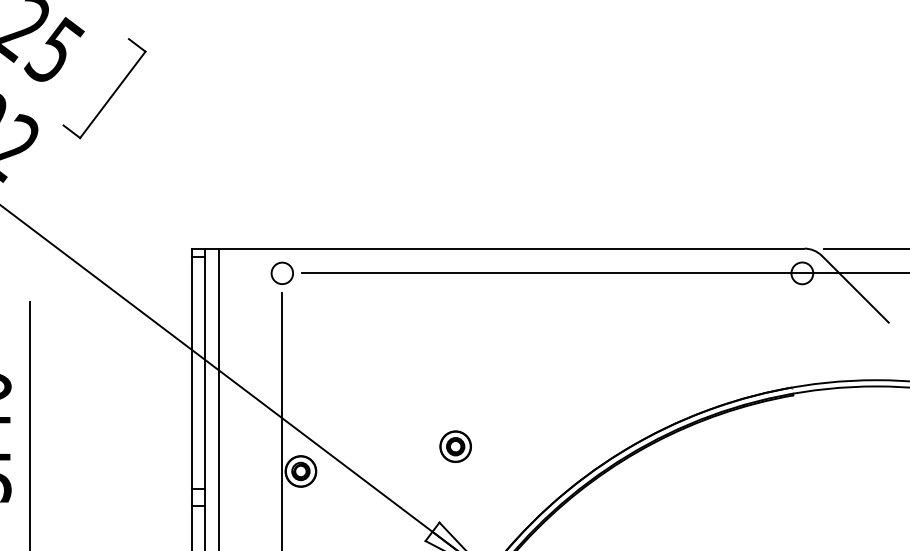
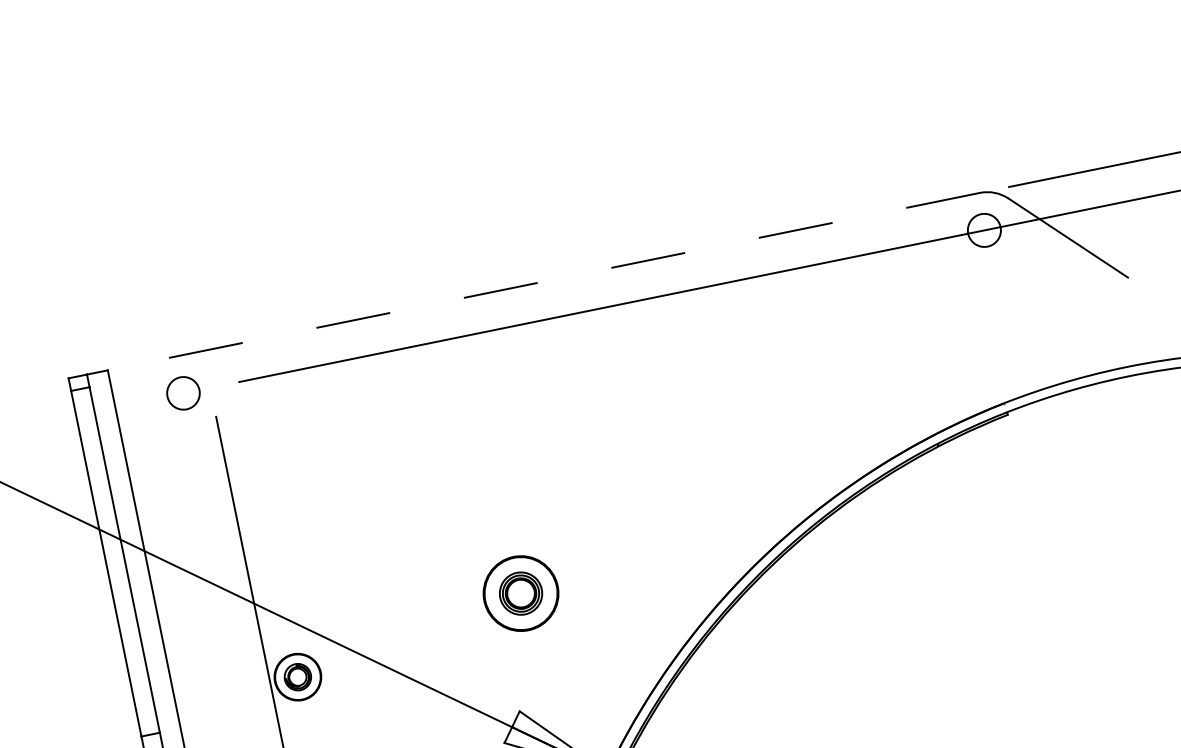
line: (511, 248) -> (543, 281), solid -> dashed
circle: (281, 272) -> (181, 392), moved
part: (455, 446) -> (520, 593), size x1.6

